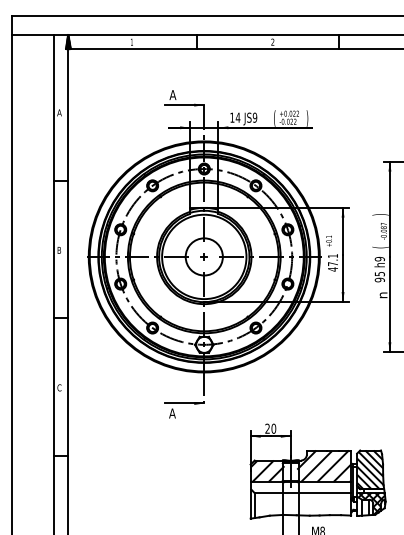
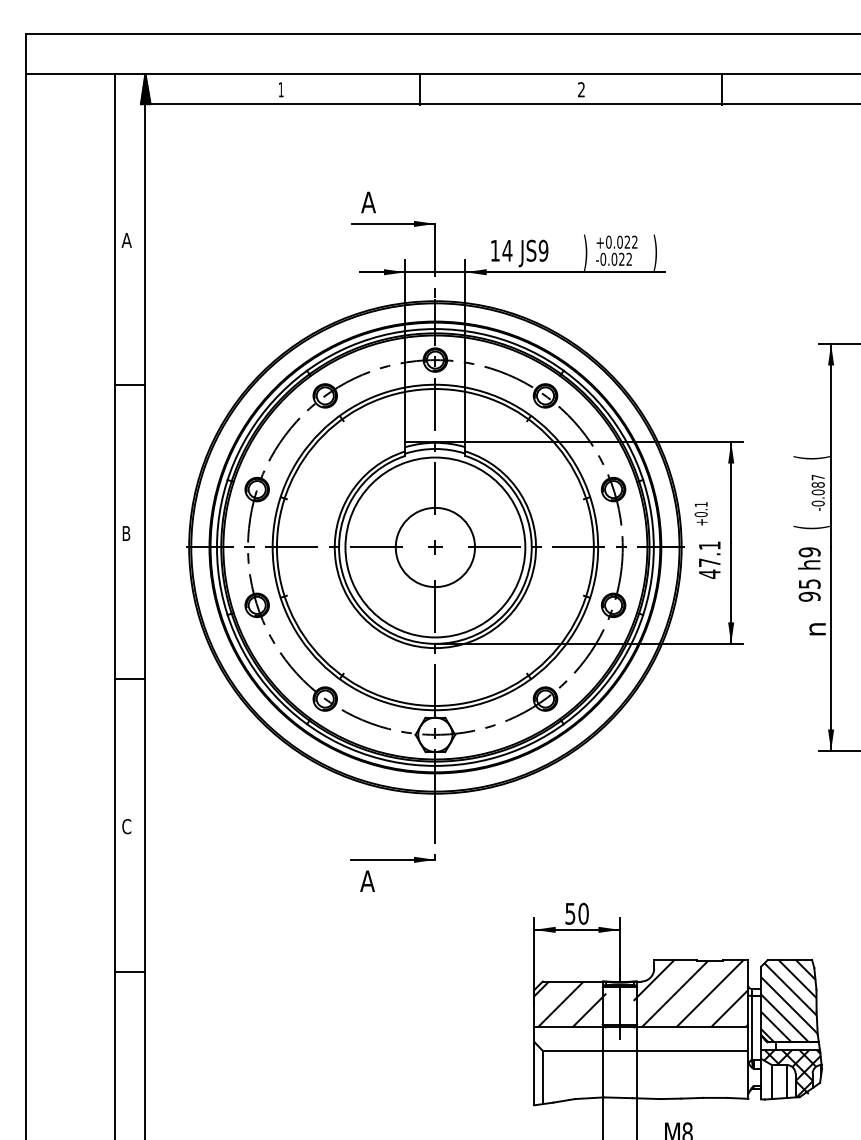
text: (274, 118) -> (585, 252), ( -> )
text: (380, 214) -> (810, 457), ) -> (
text: (267, 428) -> (570, 913), 20 -> 50

